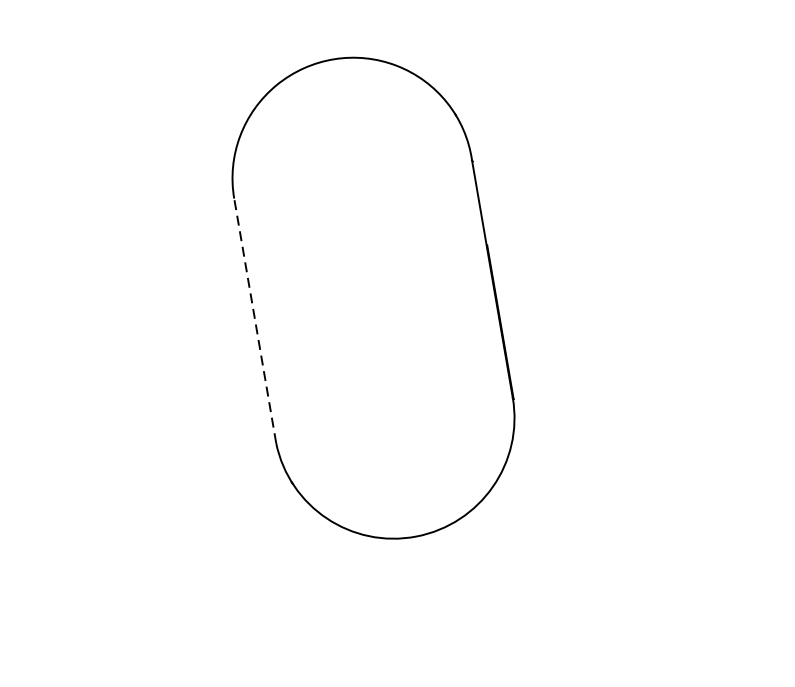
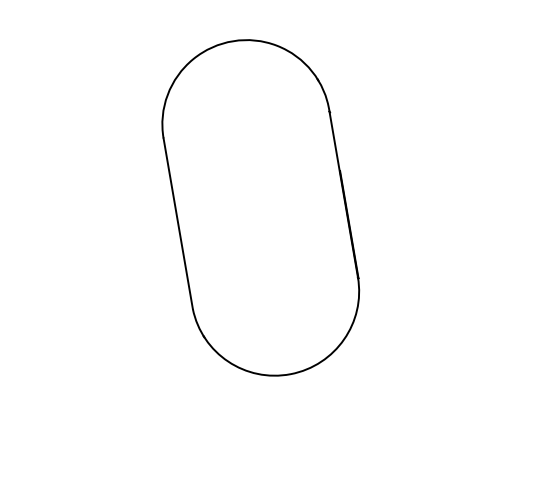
line: (255, 320) -> (178, 223), dashed -> solid

